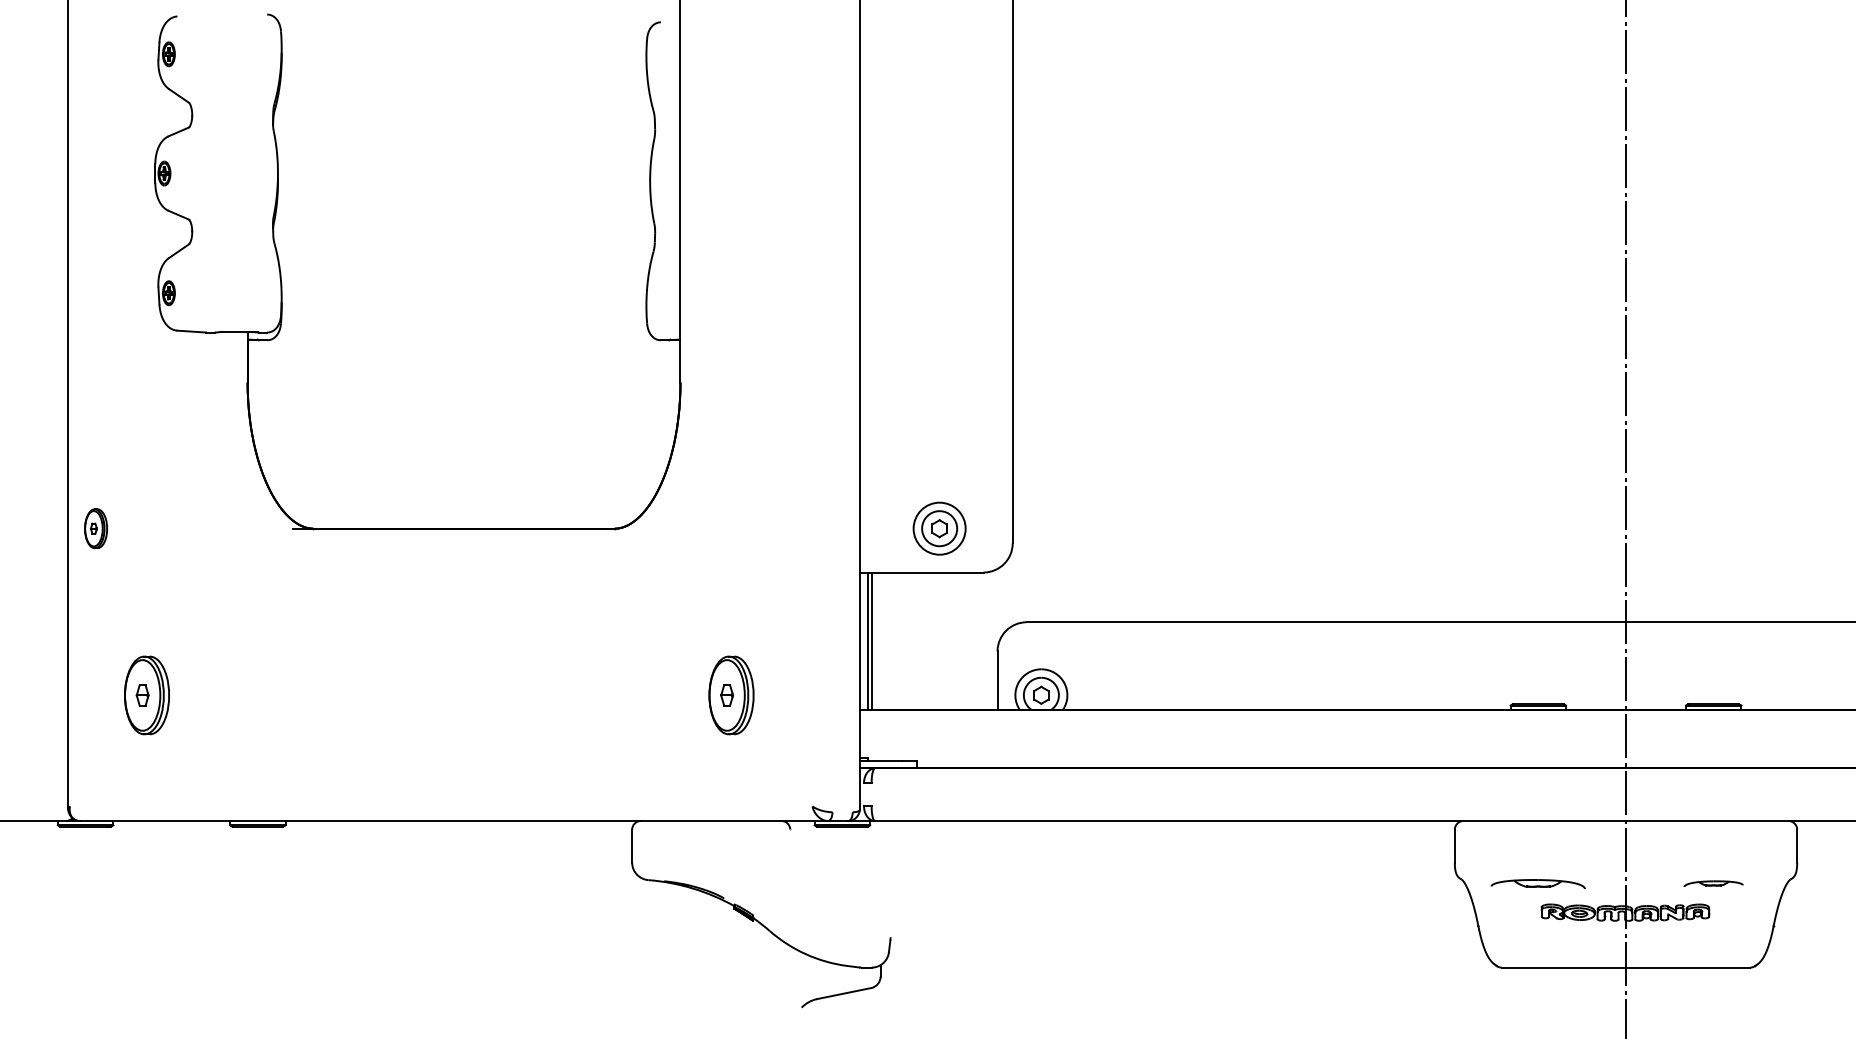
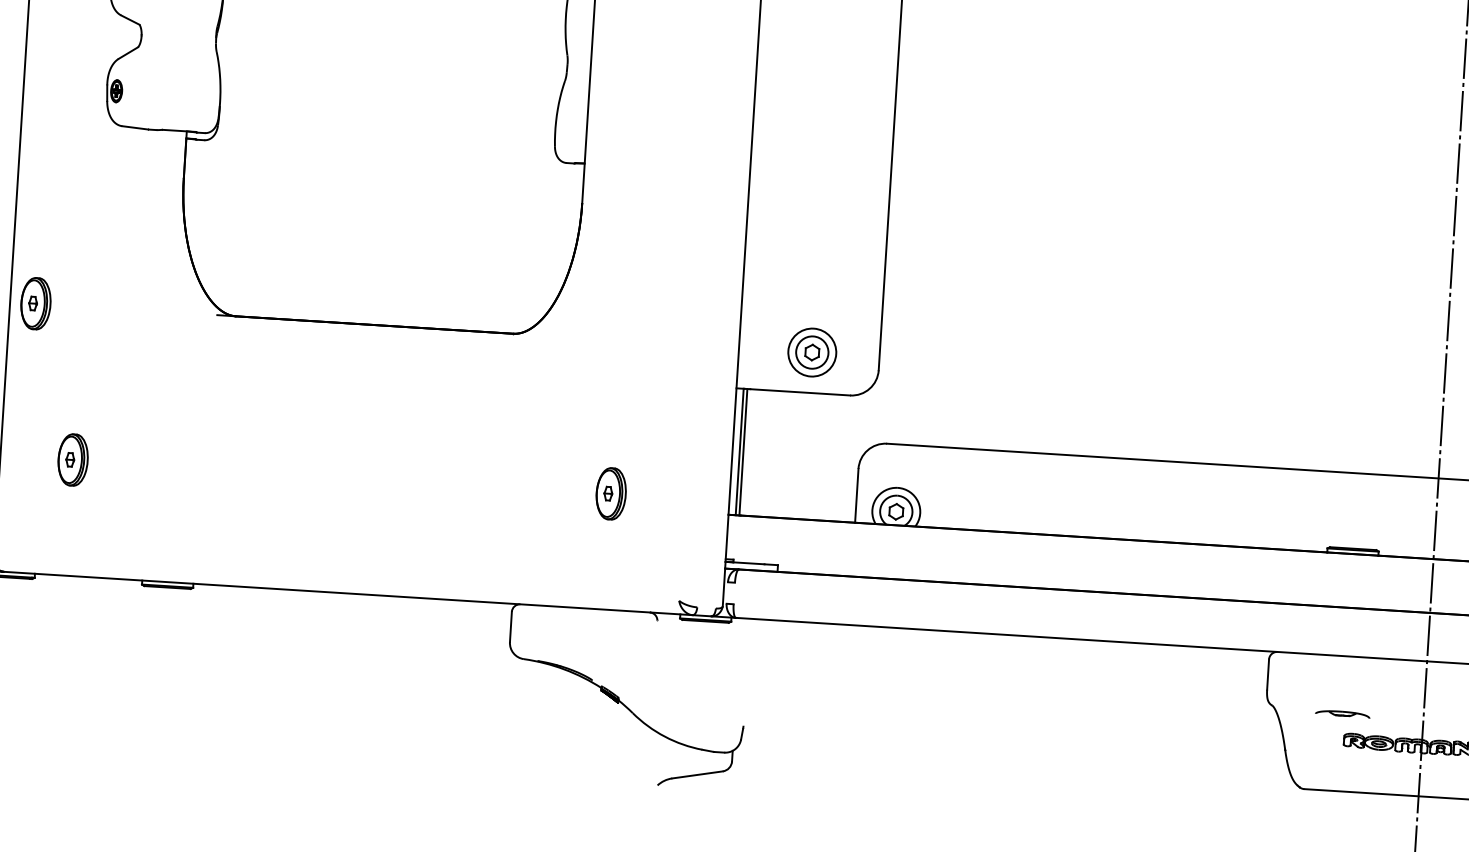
part: (95, 528) -> (35, 303), size x1.43
part: (146, 694) -> (72, 459), size x0.71
part: (731, 694) -> (611, 493), size x0.71
part: (1538, 883) -> (1342, 713), size x0.62

